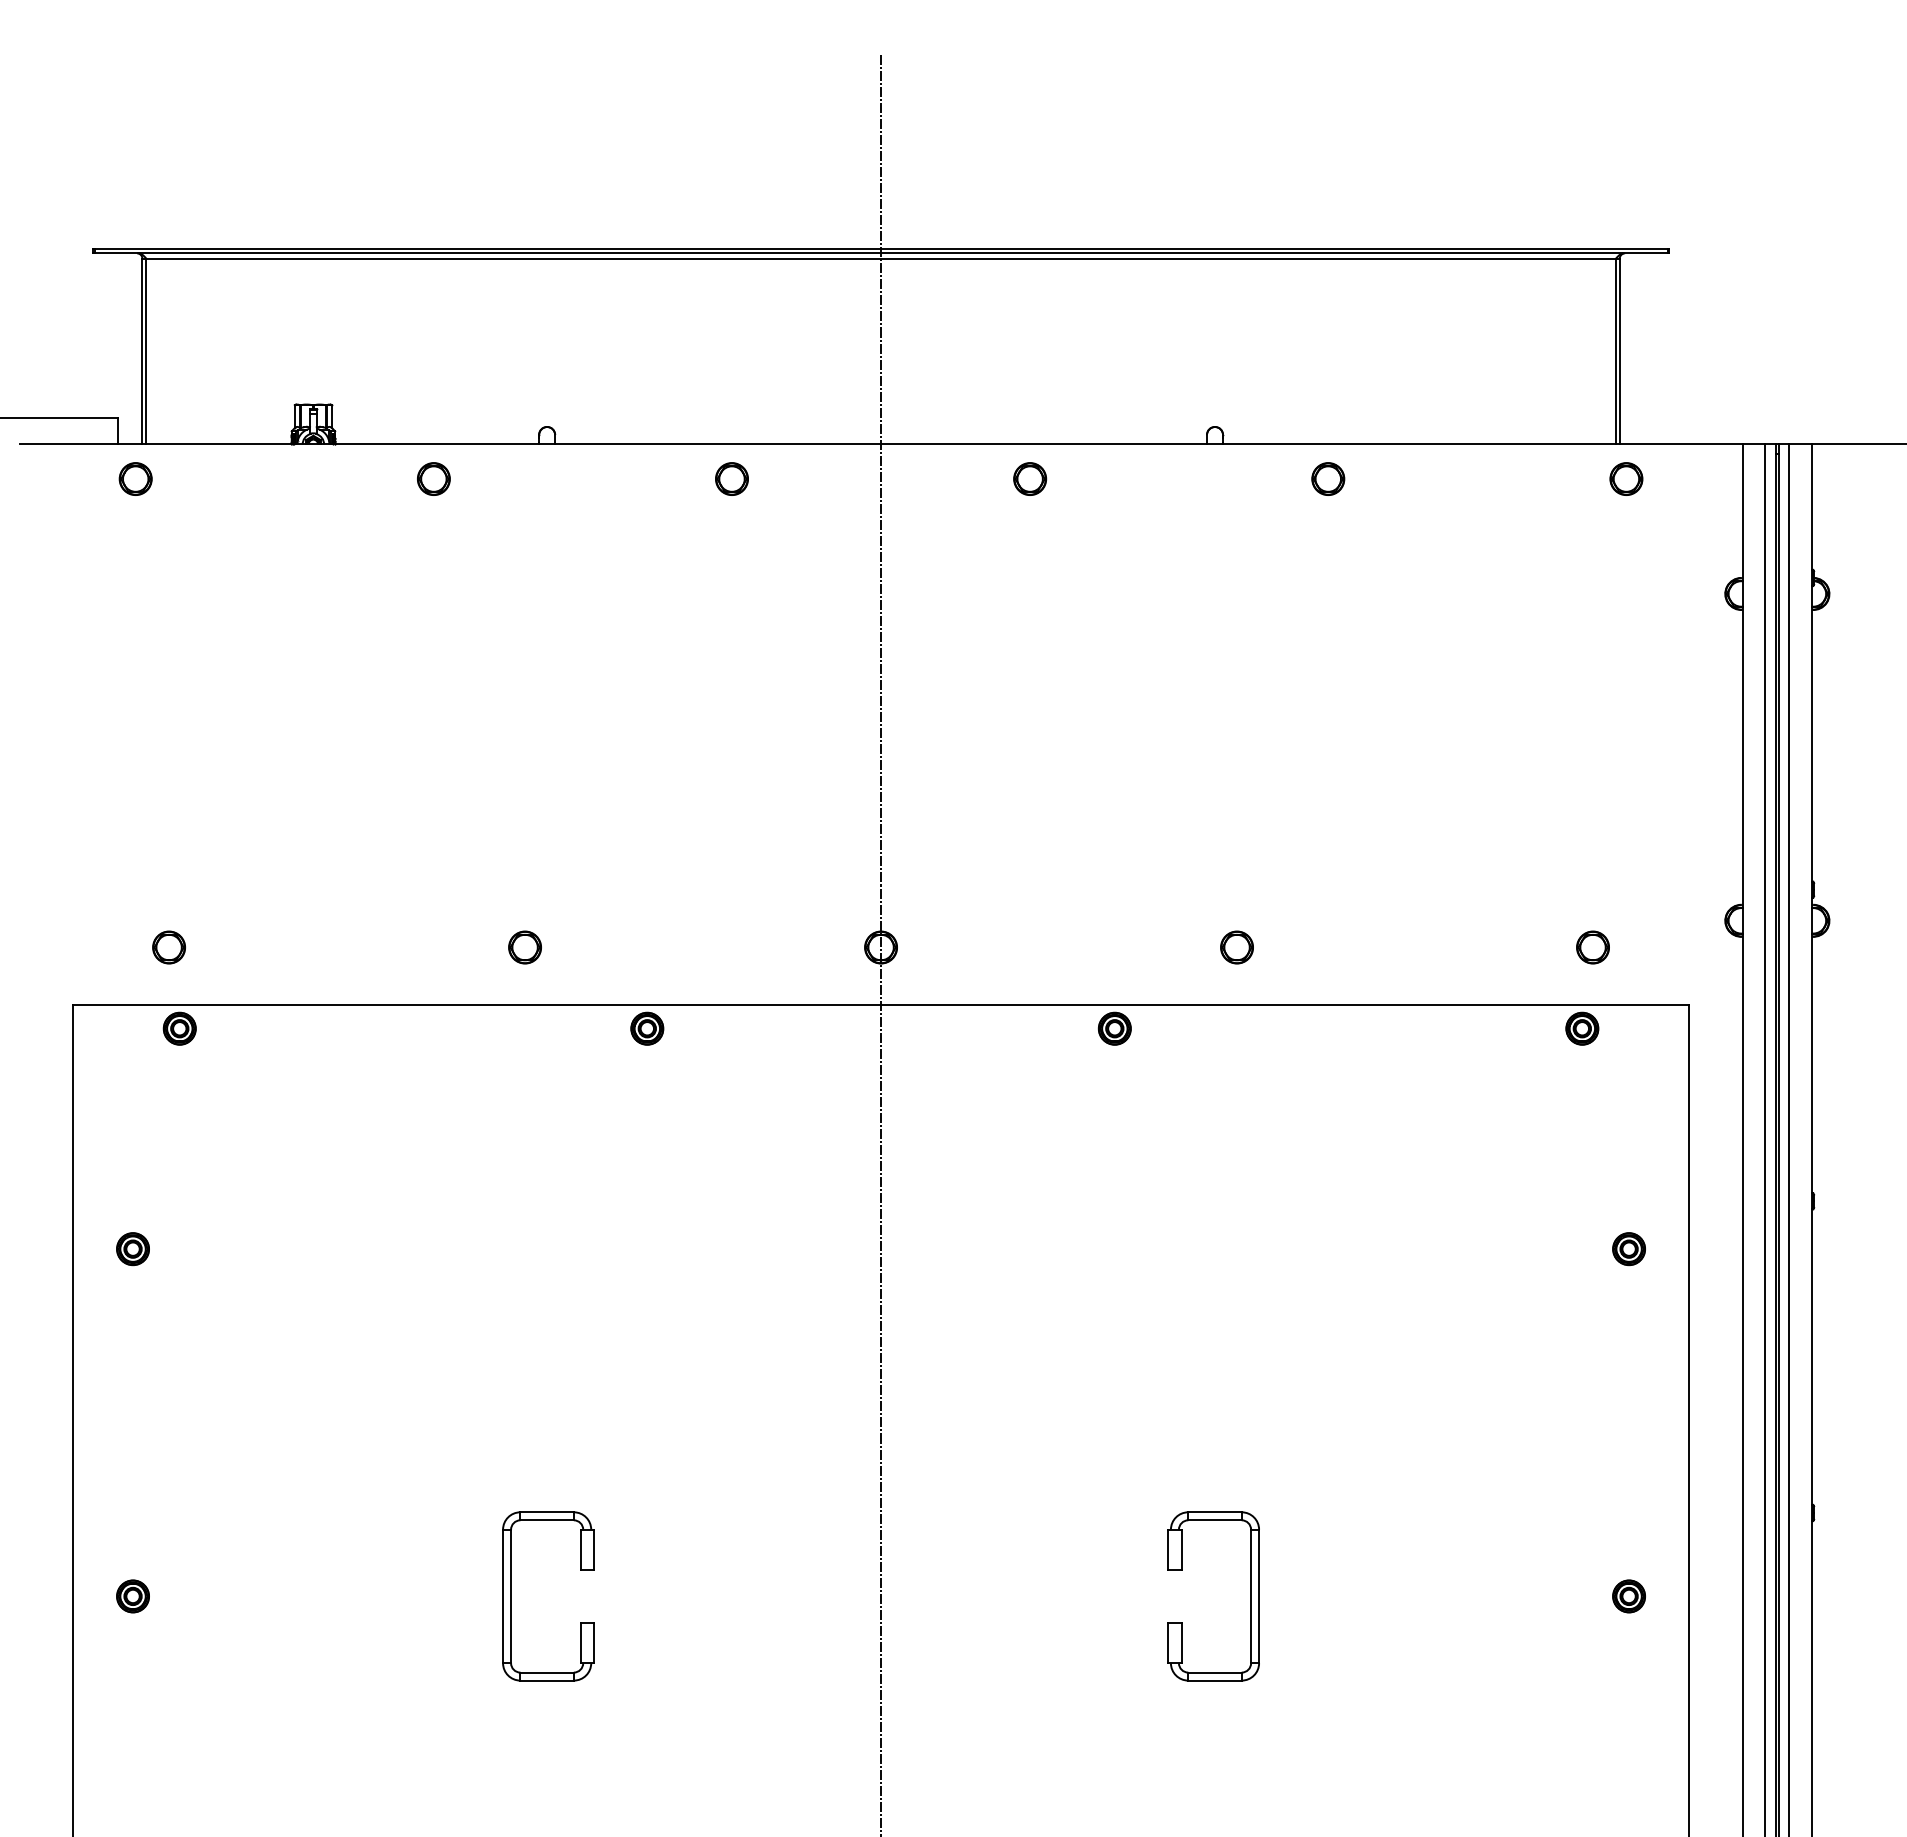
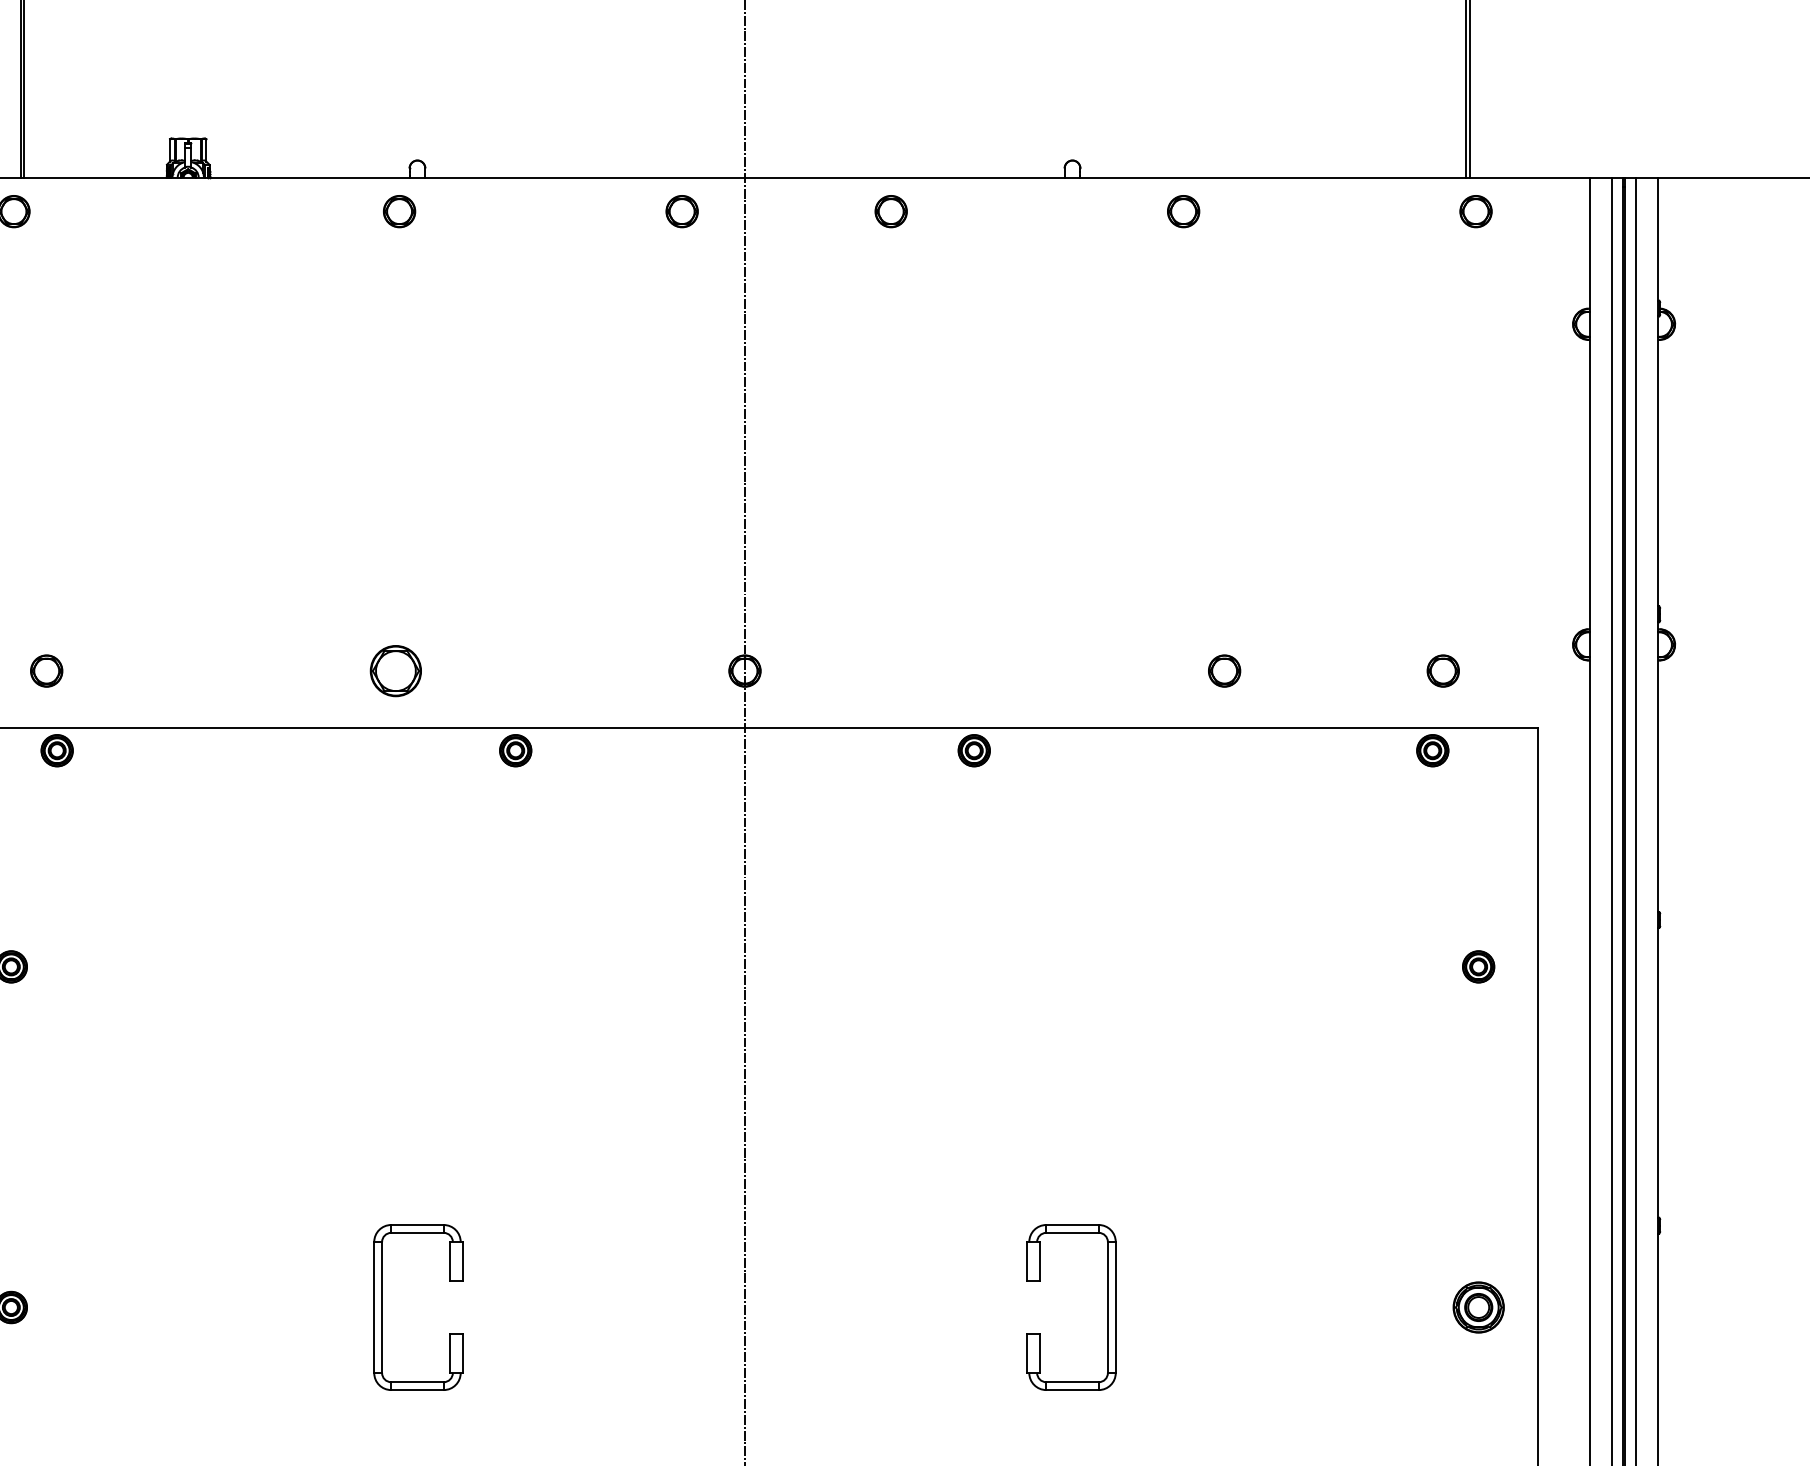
part: (433, 478) -> (399, 211), moved
part: (731, 478) -> (681, 211), moved
part: (524, 947) -> (395, 671), size x1.6
part: (1236, 947) -> (1224, 671), moved
part: (1628, 1596) -> (1478, 1307), size x1.6

